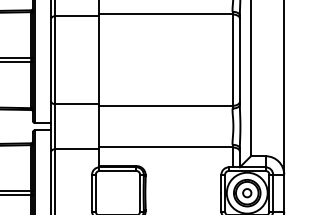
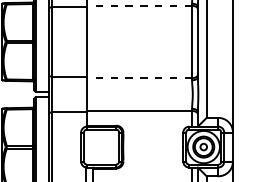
line: (165, 14) -> (139, 5), solid -> dashed
line: (165, 106) -> (139, 78), solid -> dashed

